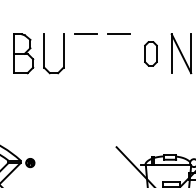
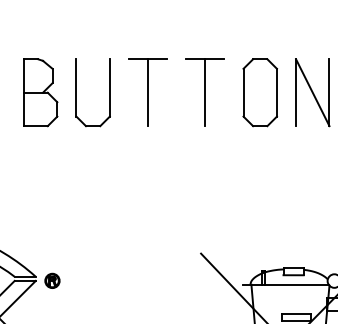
line: (85, 53) -> (147, 92), added
line: (119, 53) -> (206, 92), added
part: (150, 53) -> (259, 92), size x1.67

